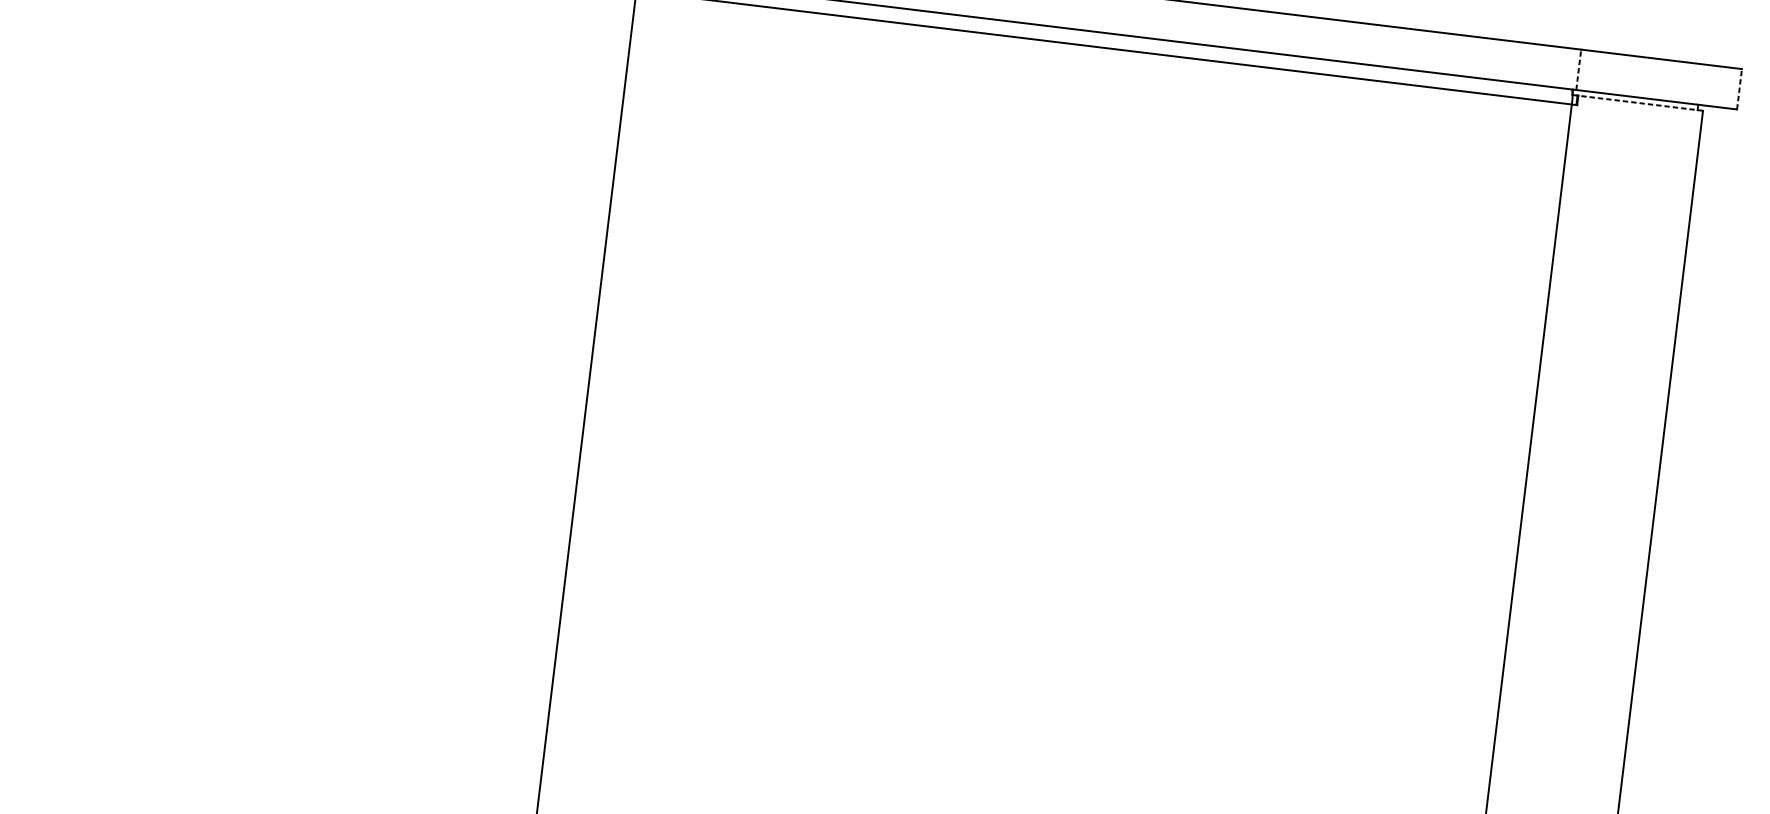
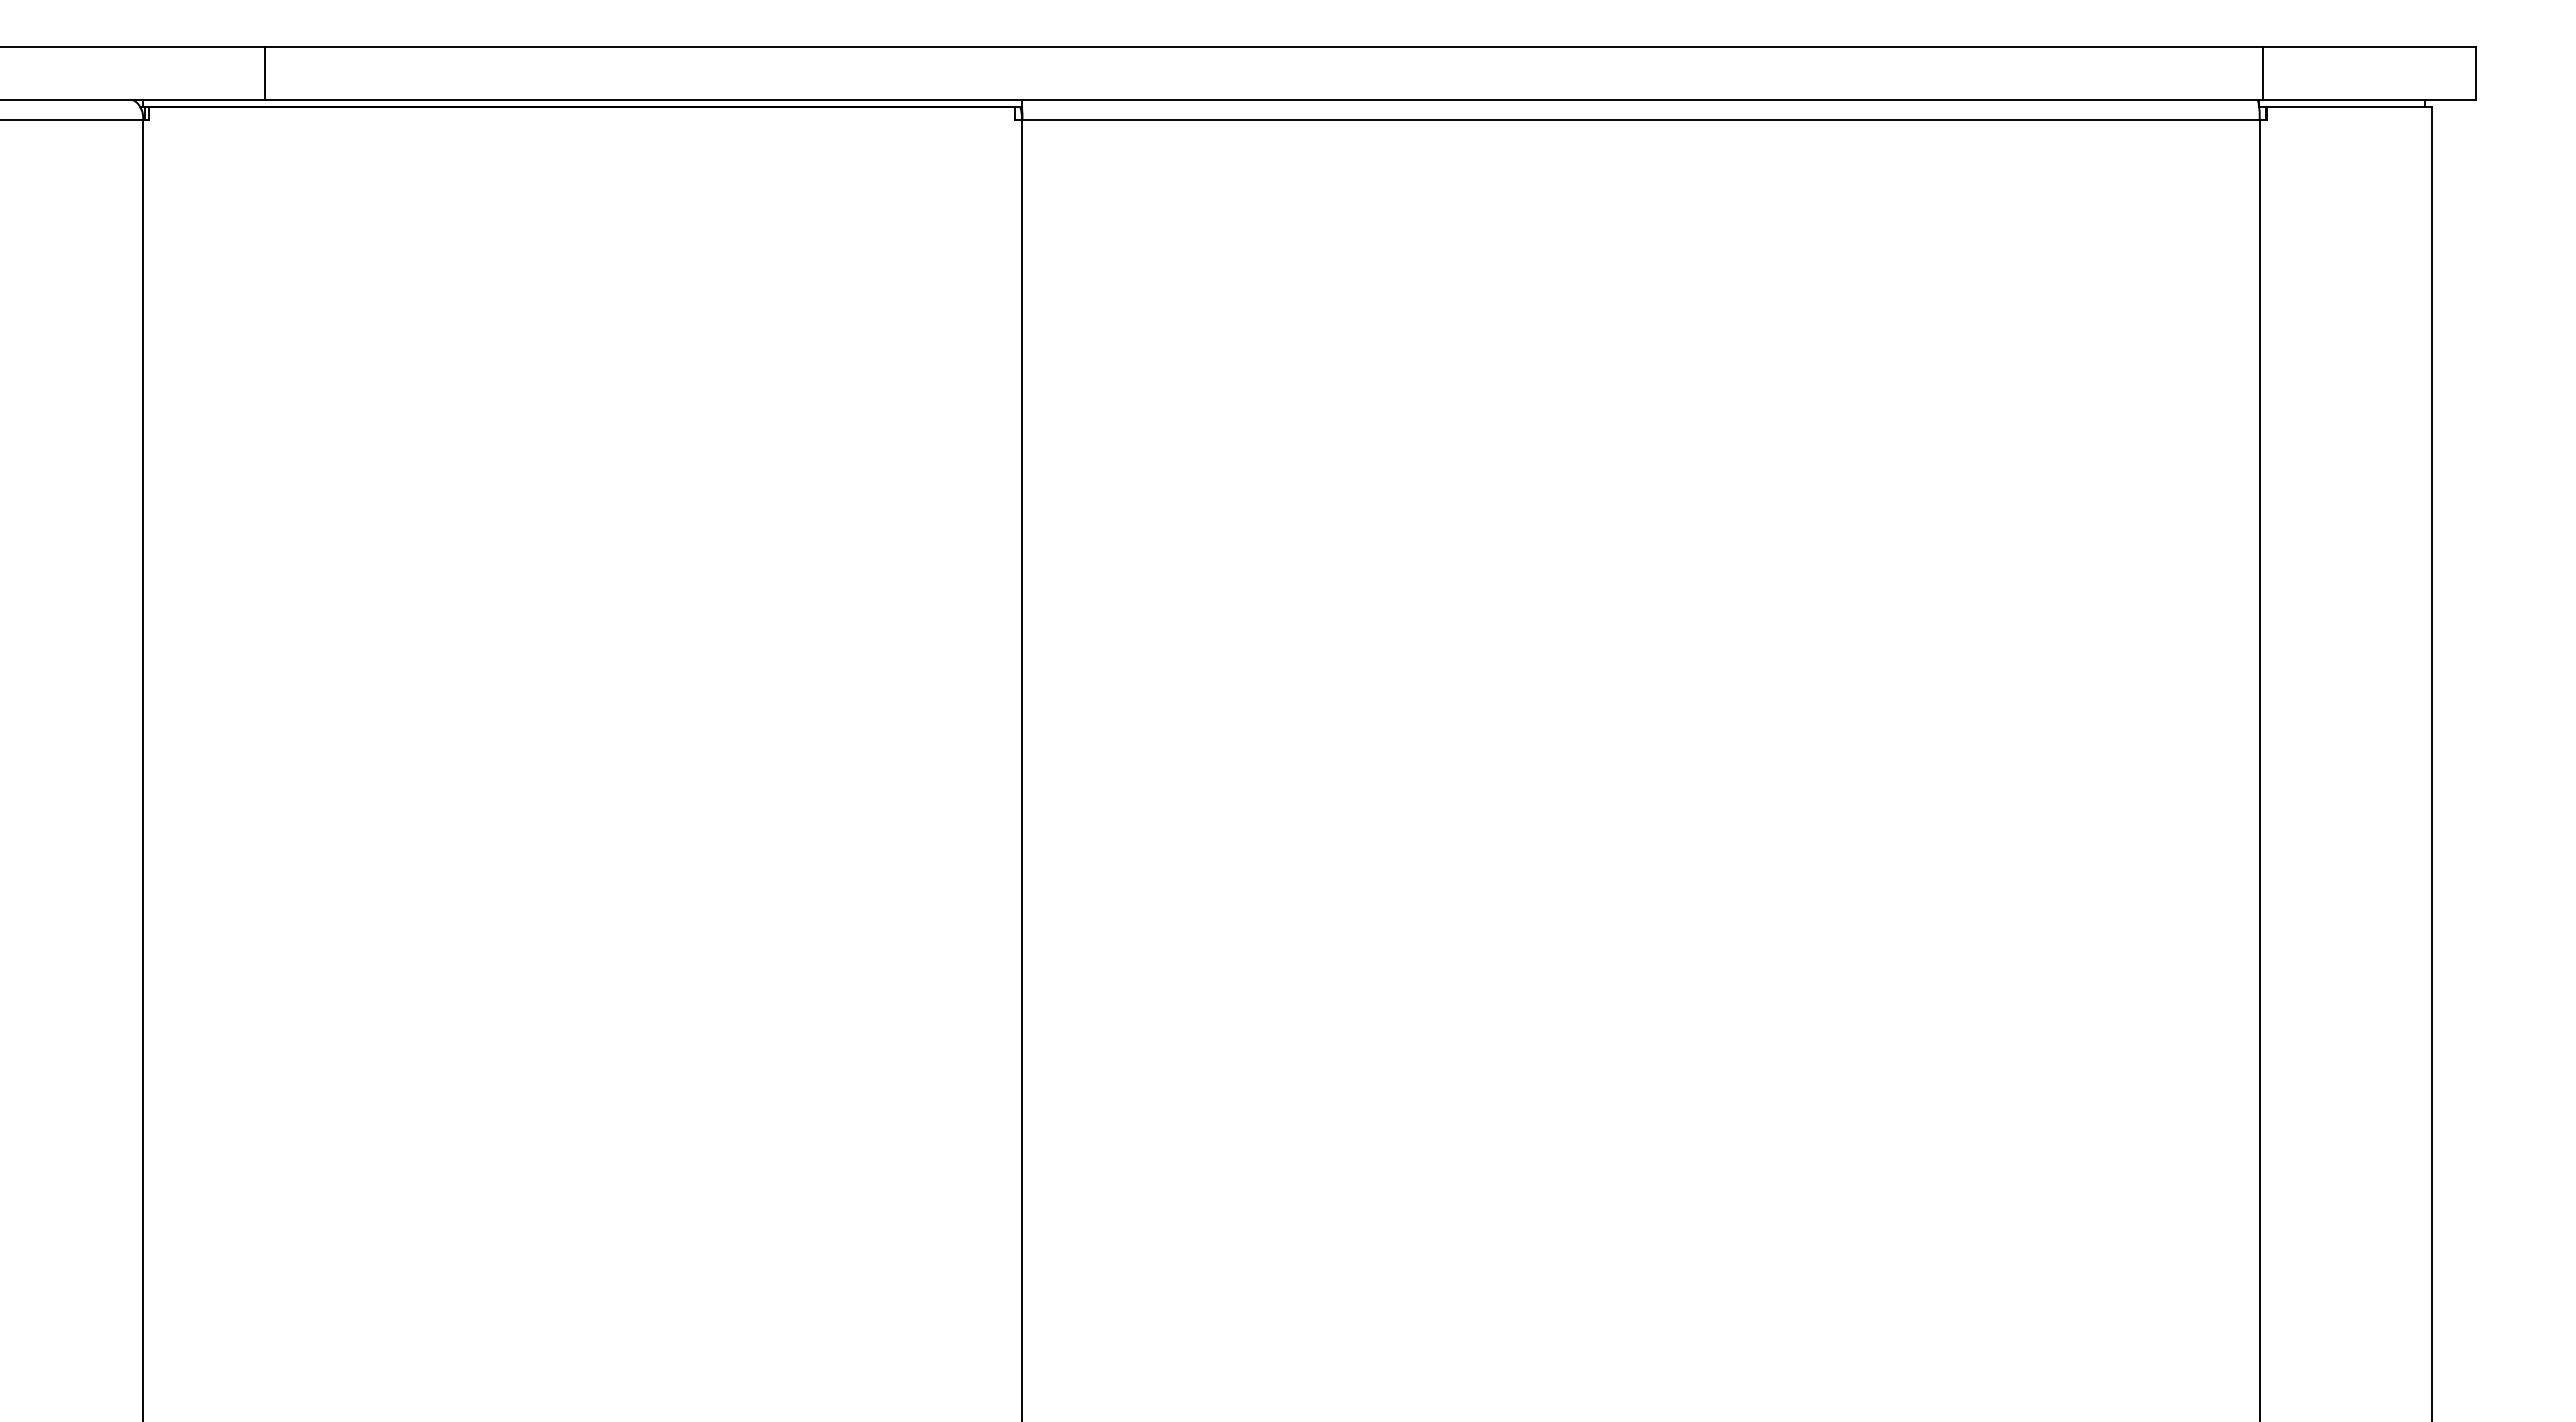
line: (1578, 70) -> (2263, 73), dashed -> solid
line: (1739, 89) -> (2475, 73), dashed -> solid
line: (1640, 103) -> (2348, 107), dashed -> solid

